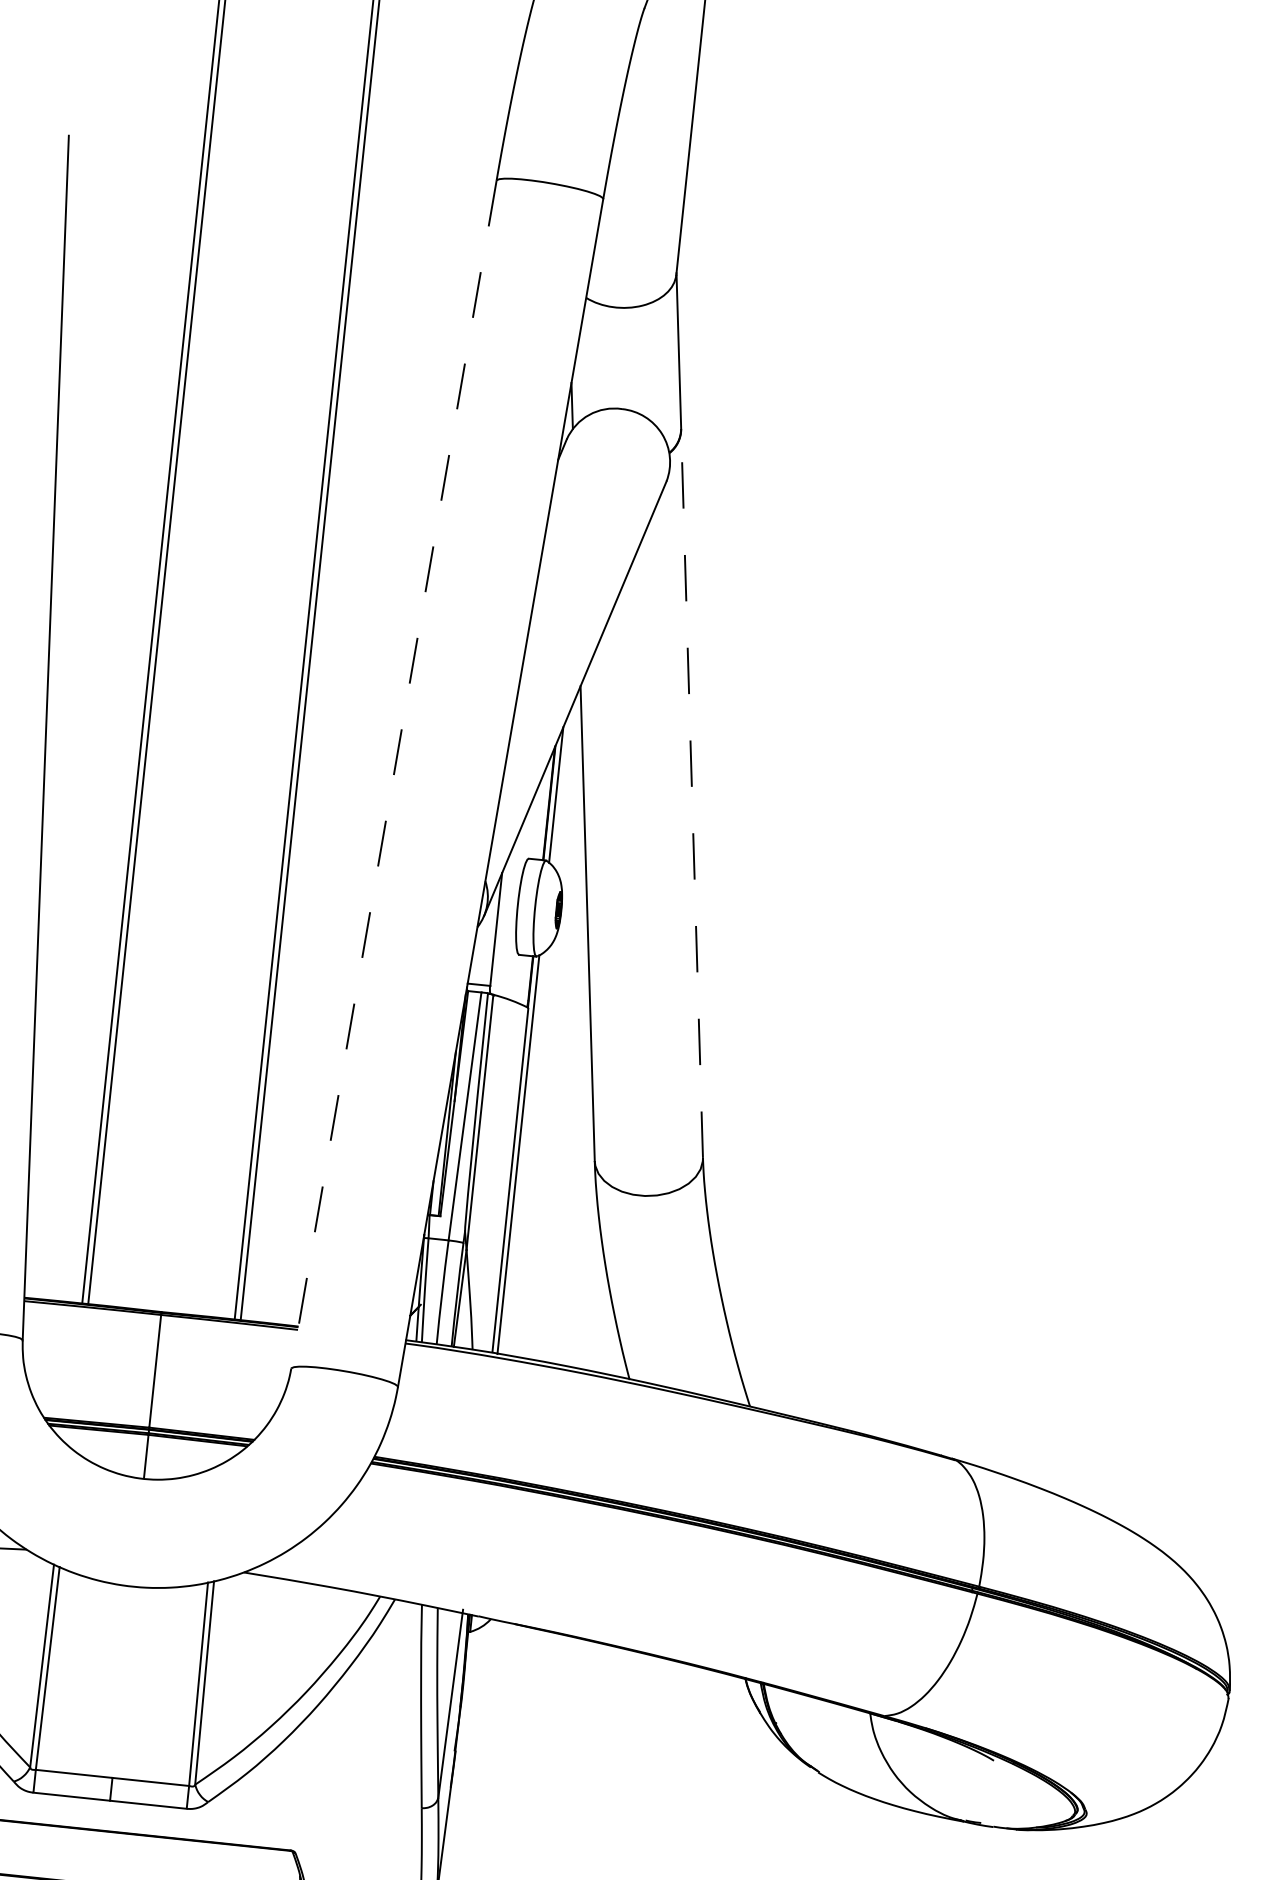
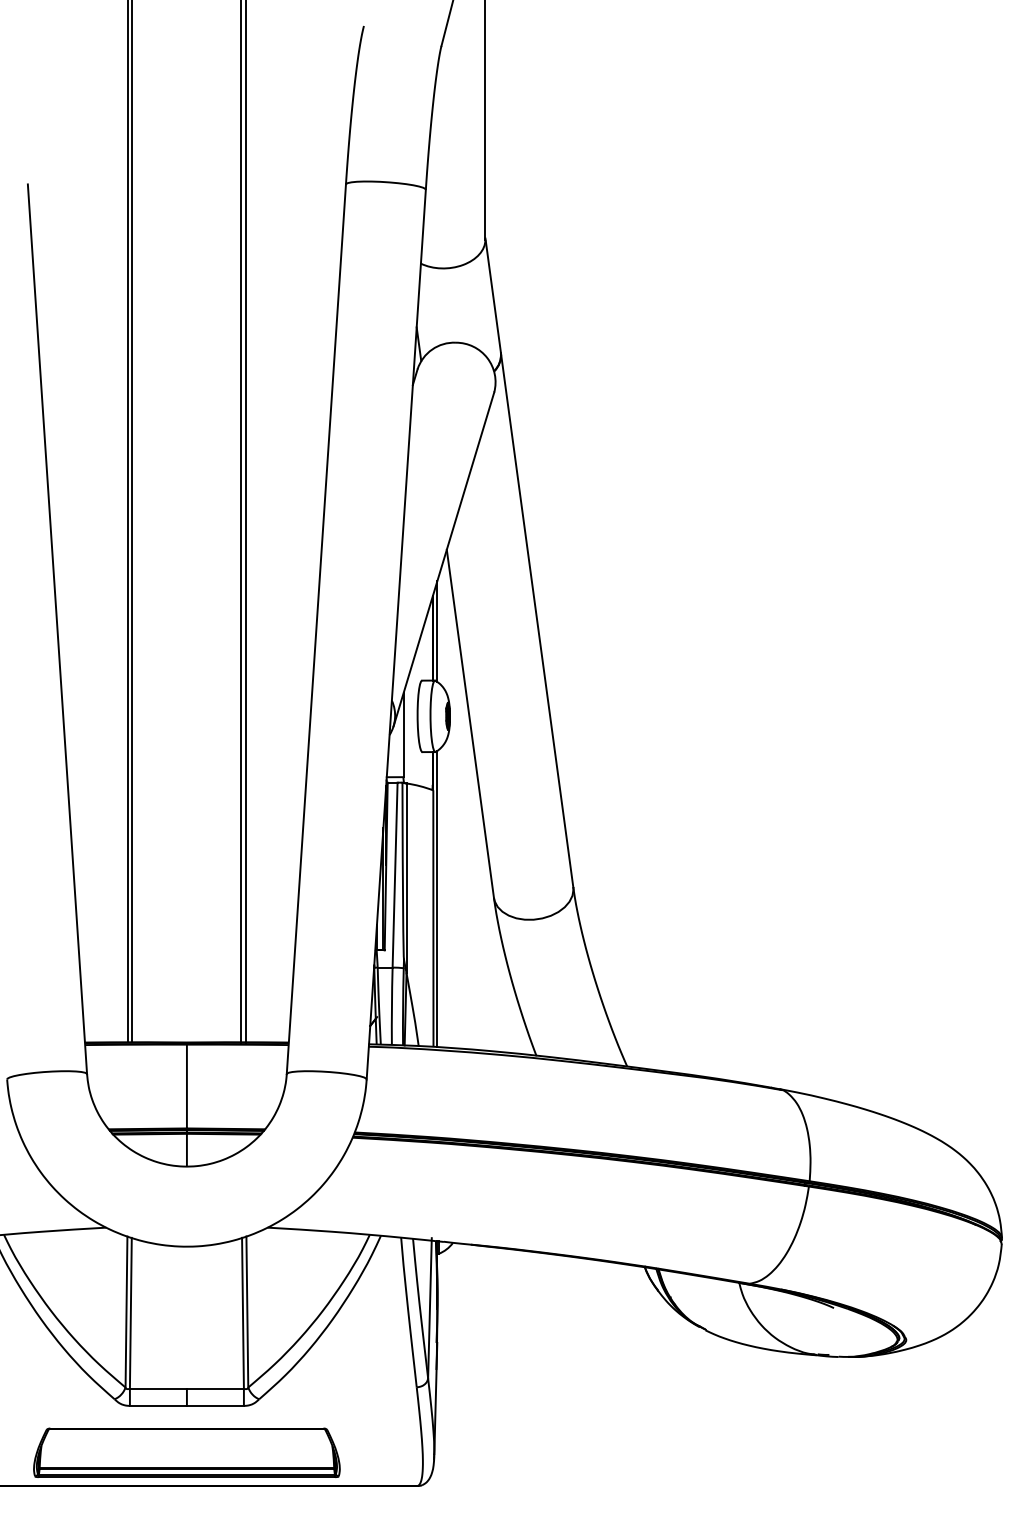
line: (394, 775) -> (316, 629), dashed -> solid
line: (692, 792) -> (537, 619), dashed -> solid

